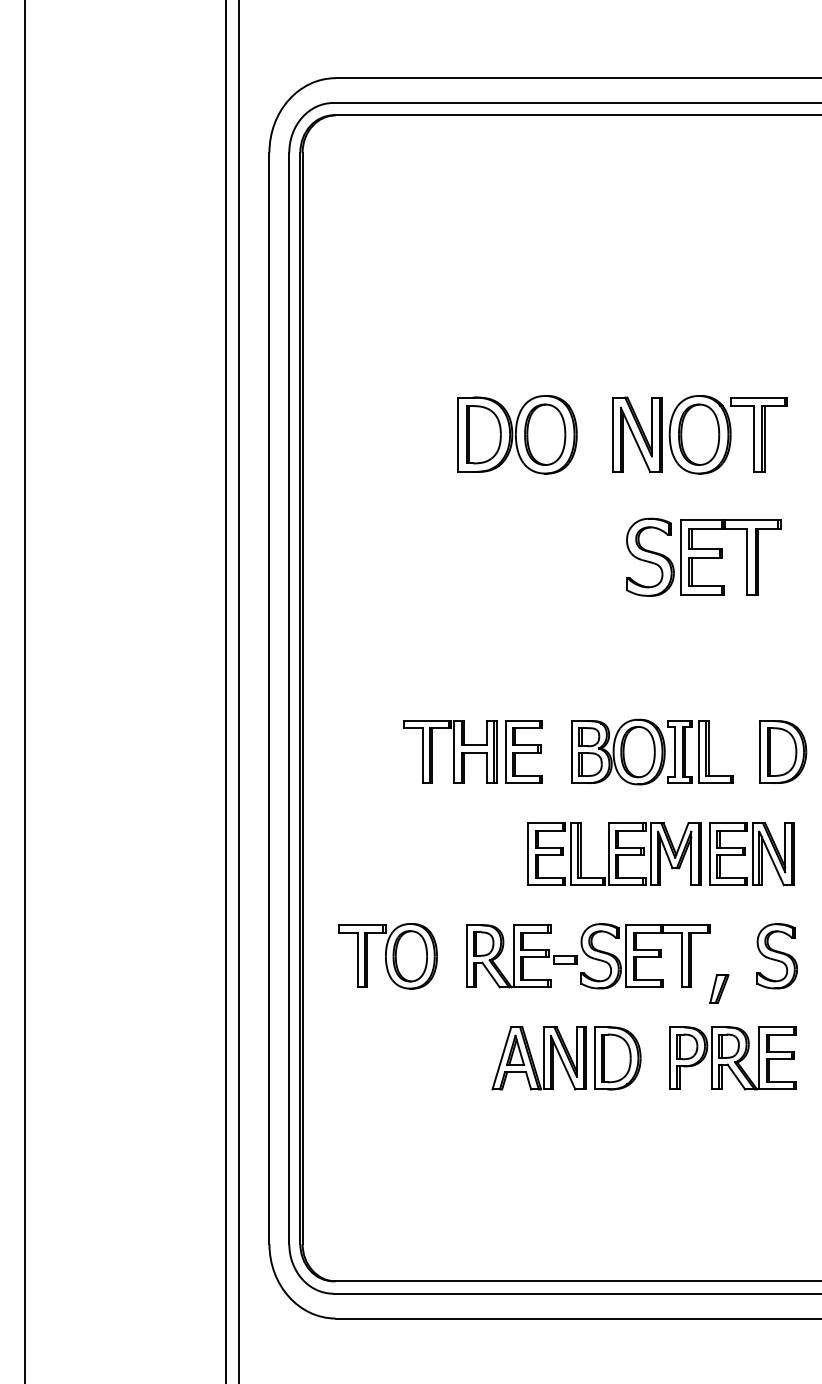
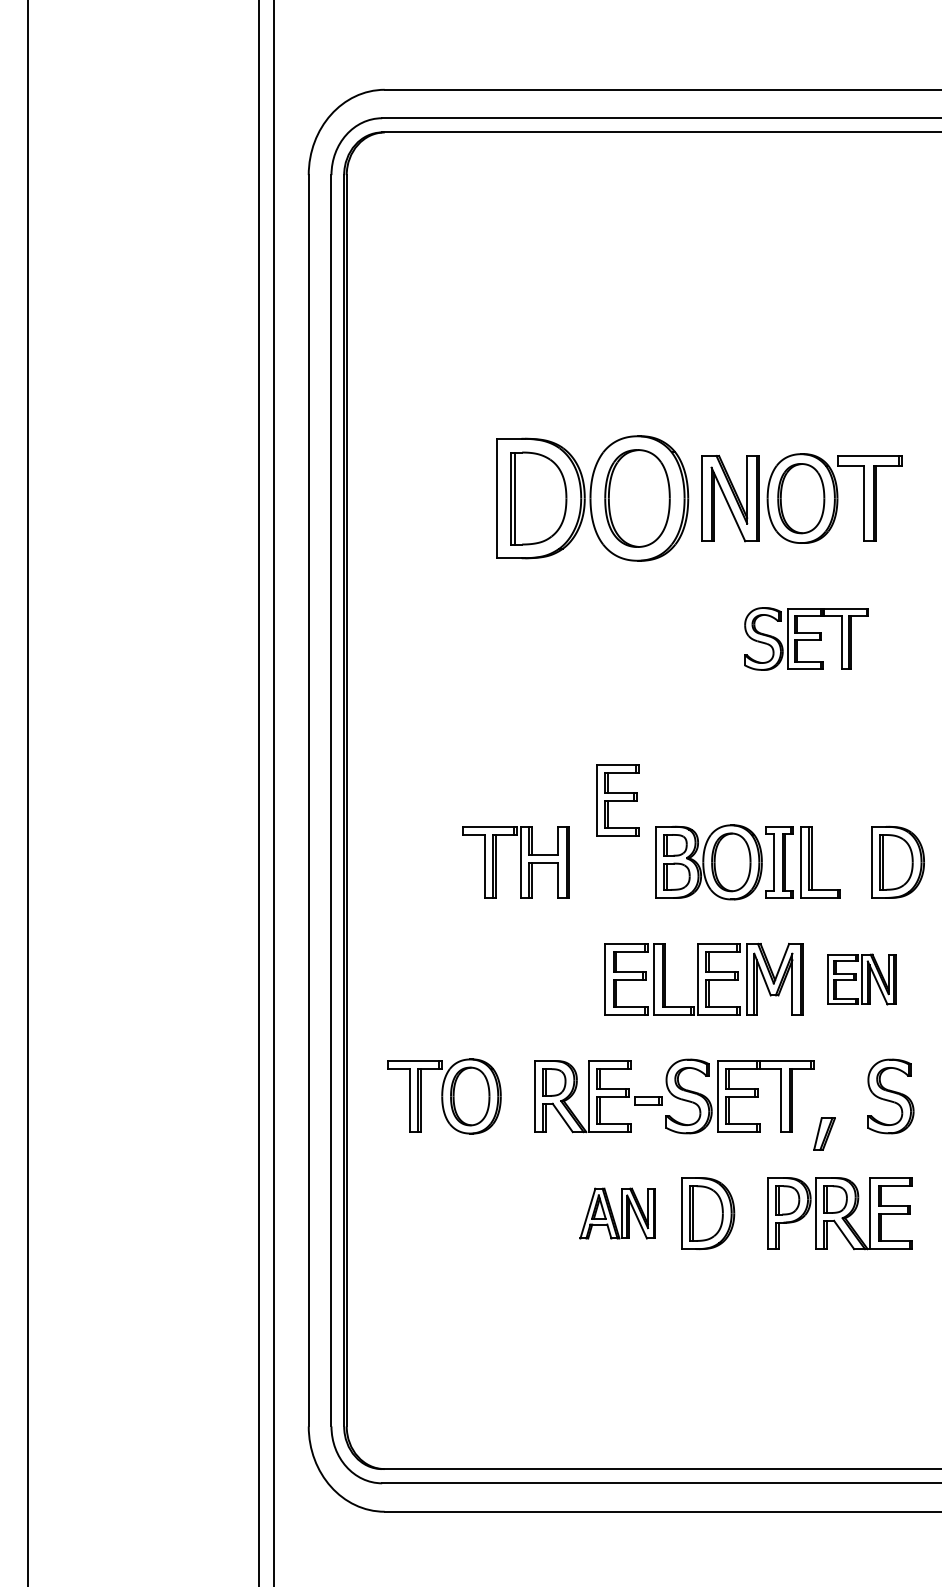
part: (517, 434) -> (593, 498), size x1.4
part: (703, 556) -> (806, 638), size x0.7
part: (523, 751) -> (617, 799), moved
part: (751, 854) -> (861, 979), size x0.7
part: (538, 1058) -> (617, 1213), size x0.7

